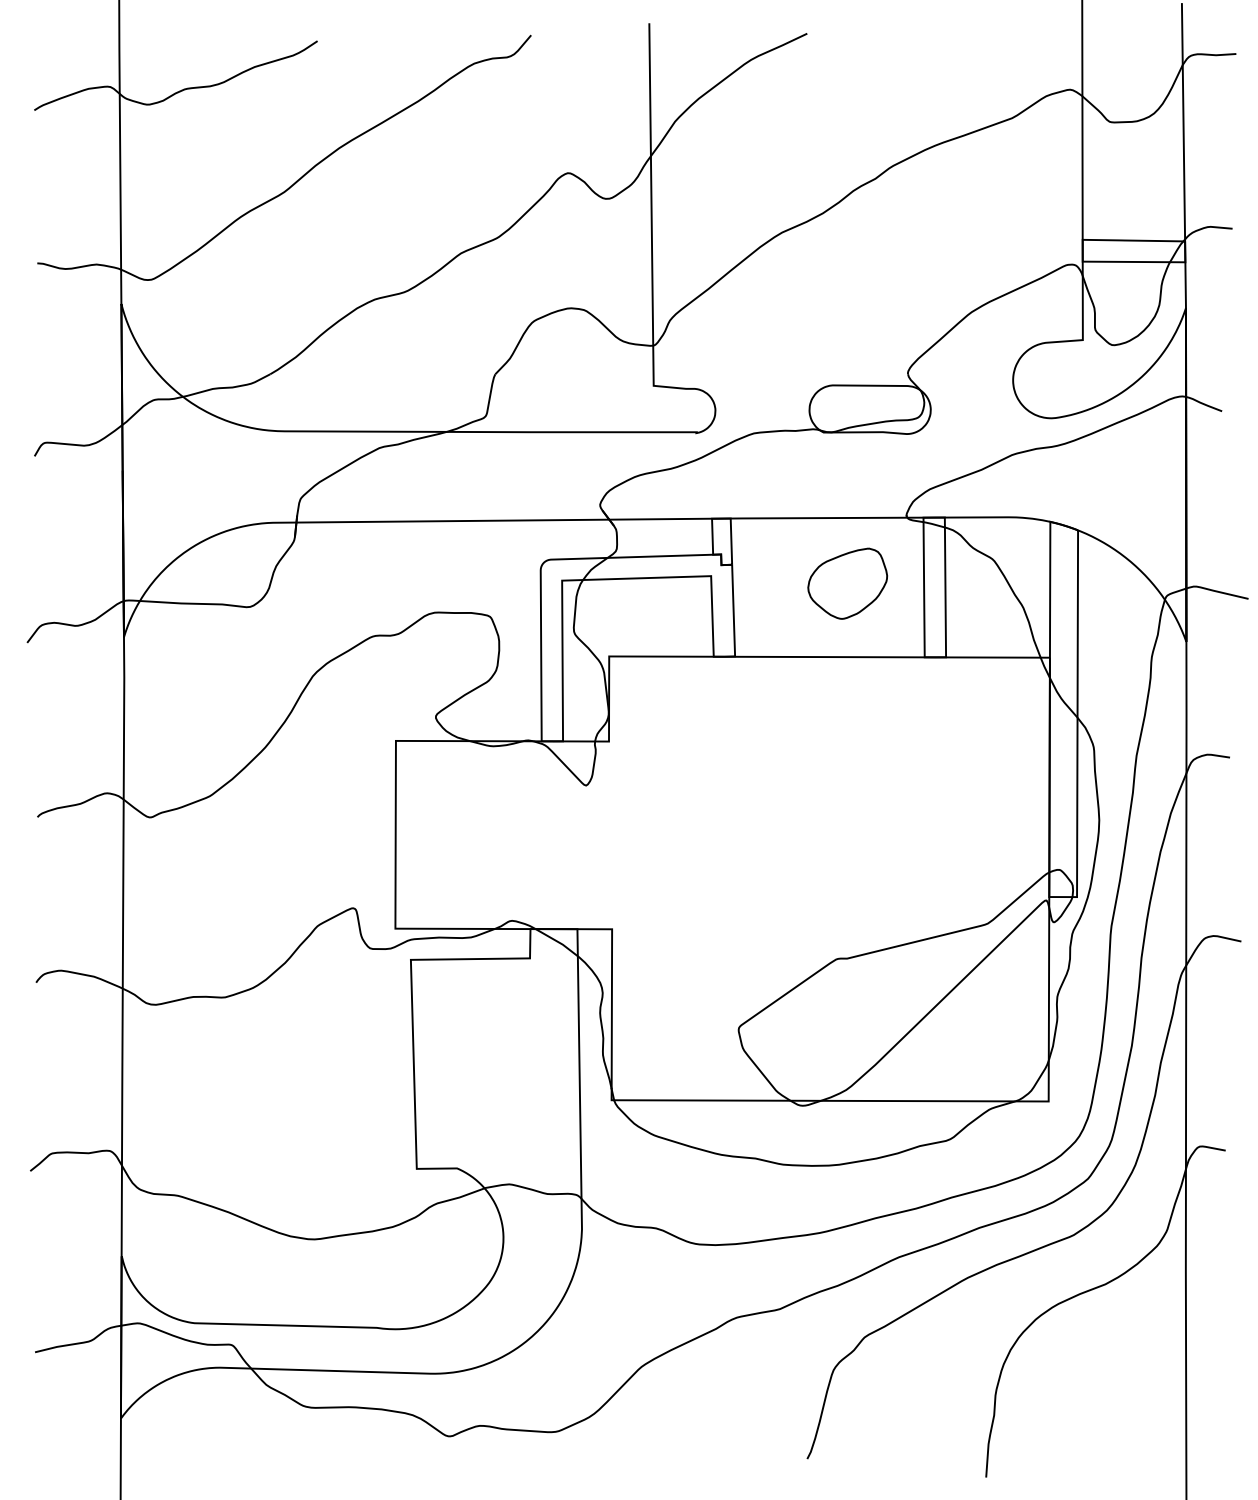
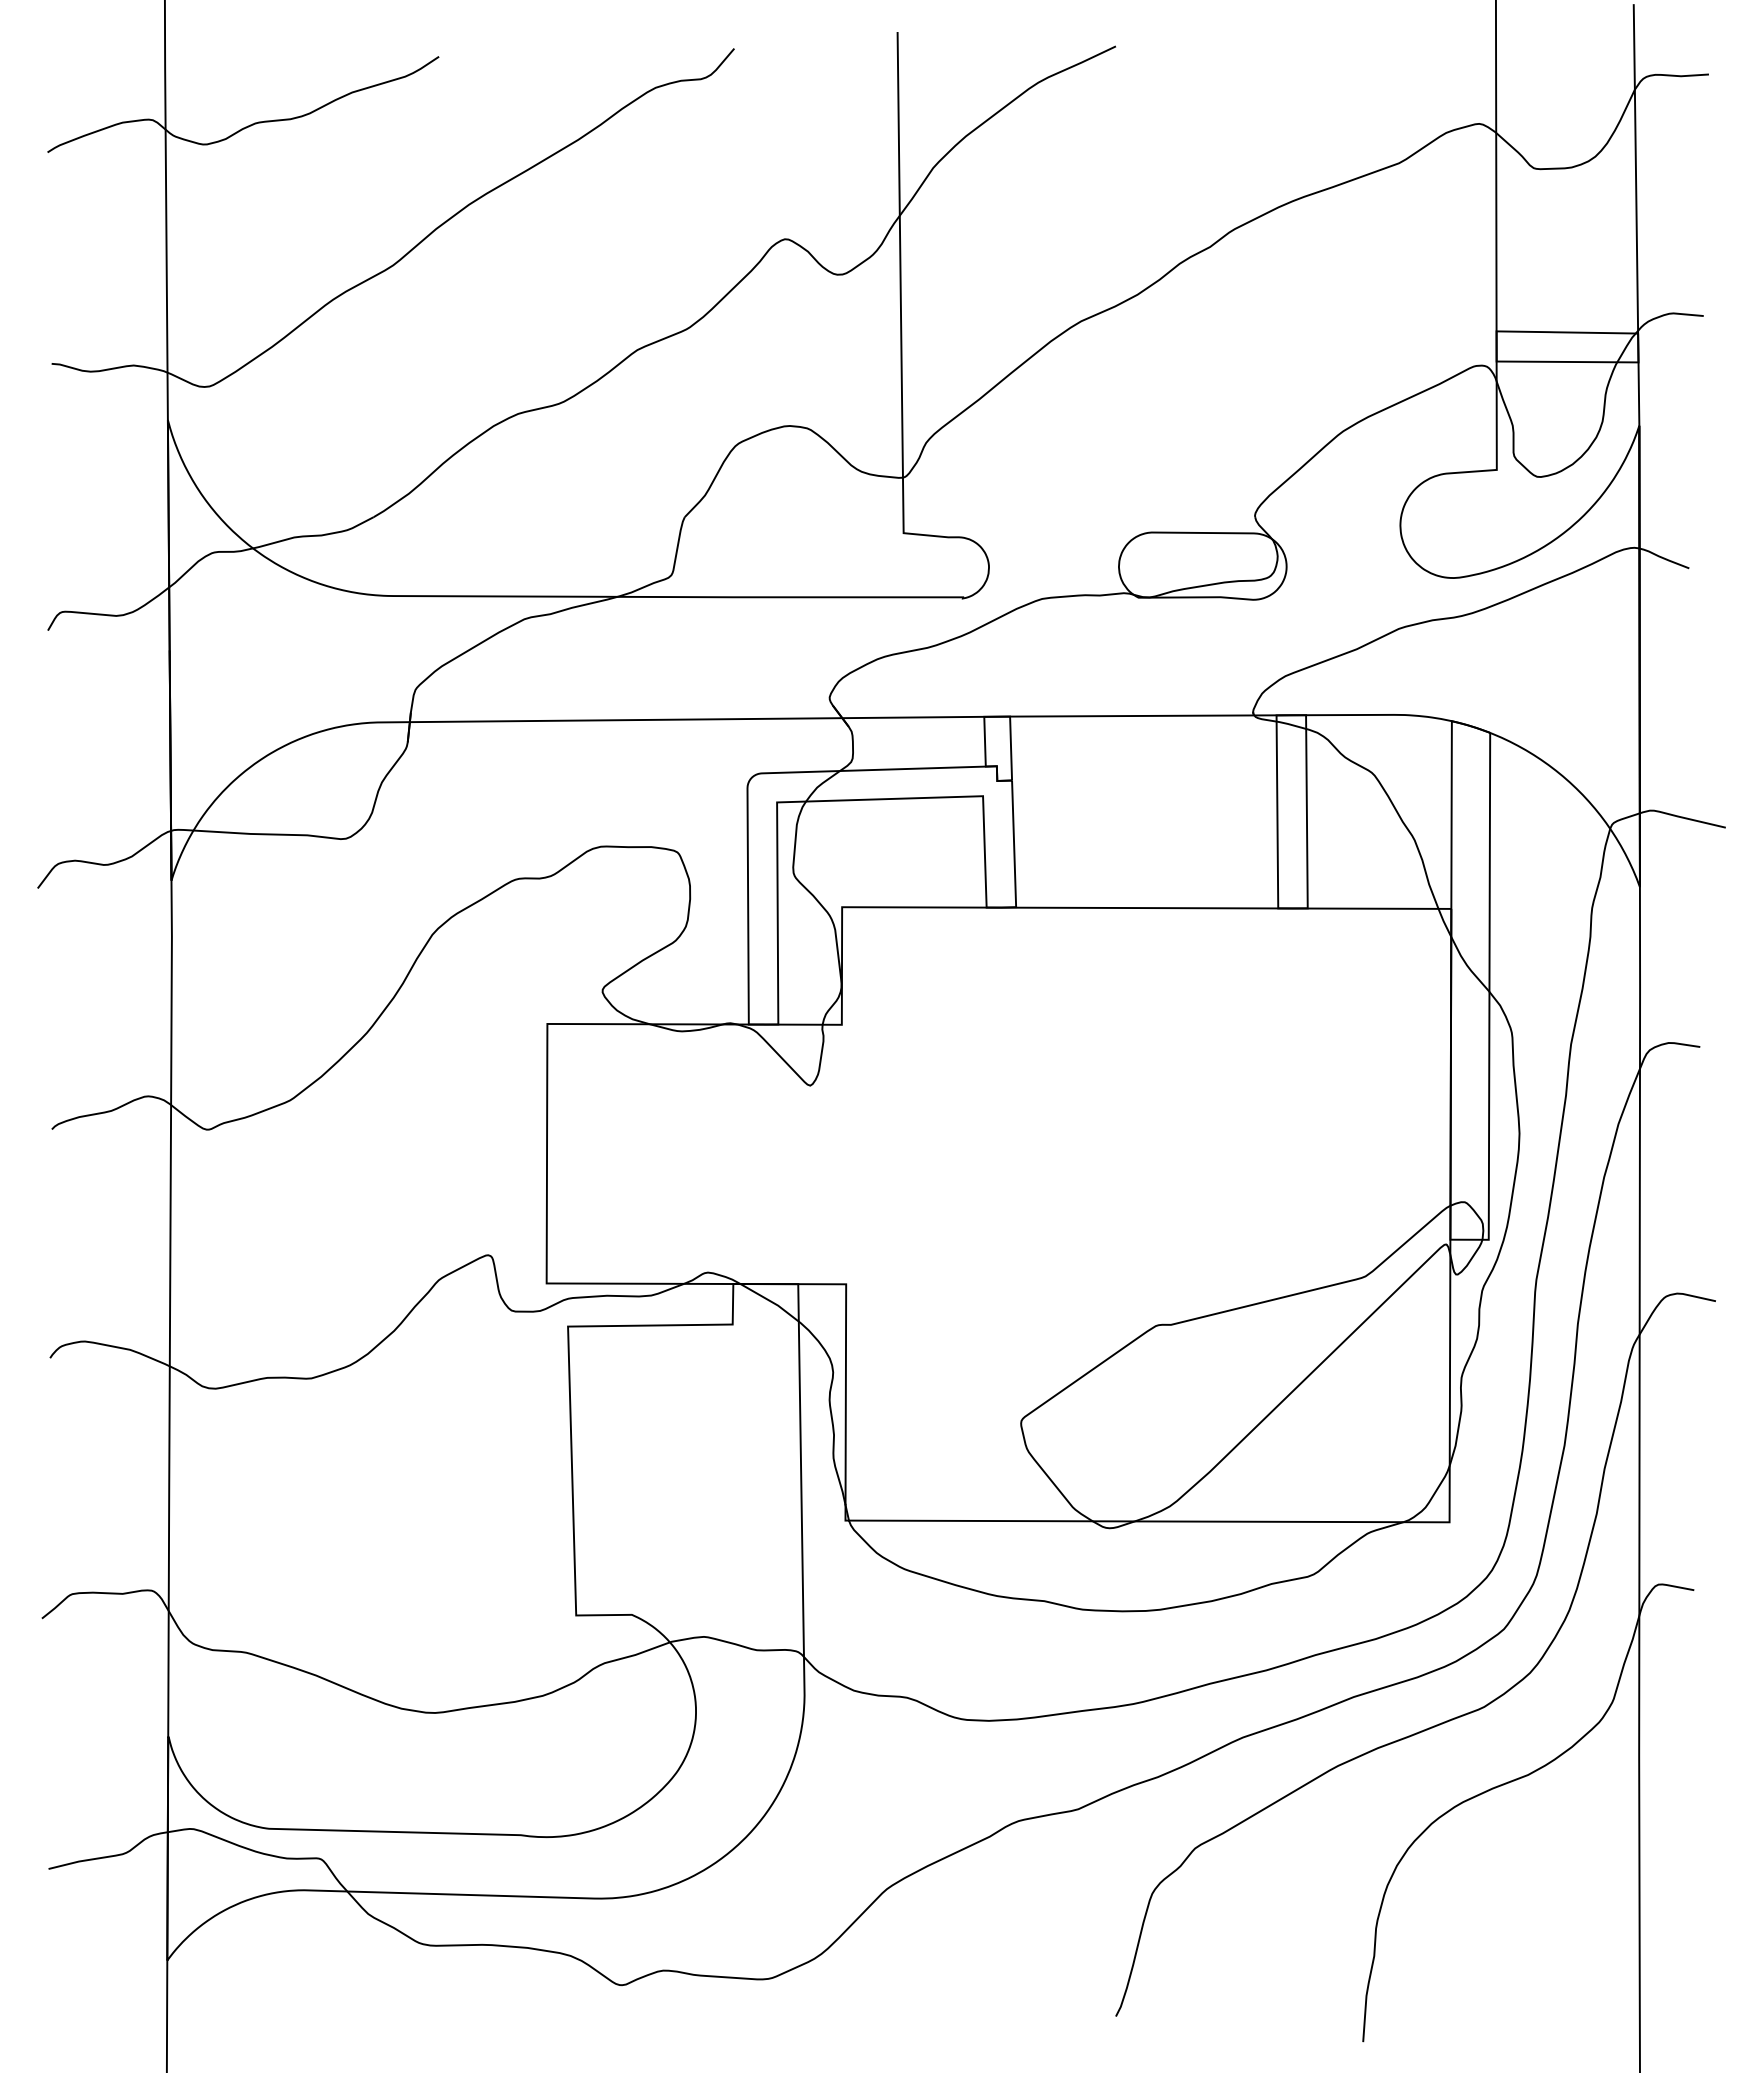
part: (847, 583) -> (1171, 806), removed

